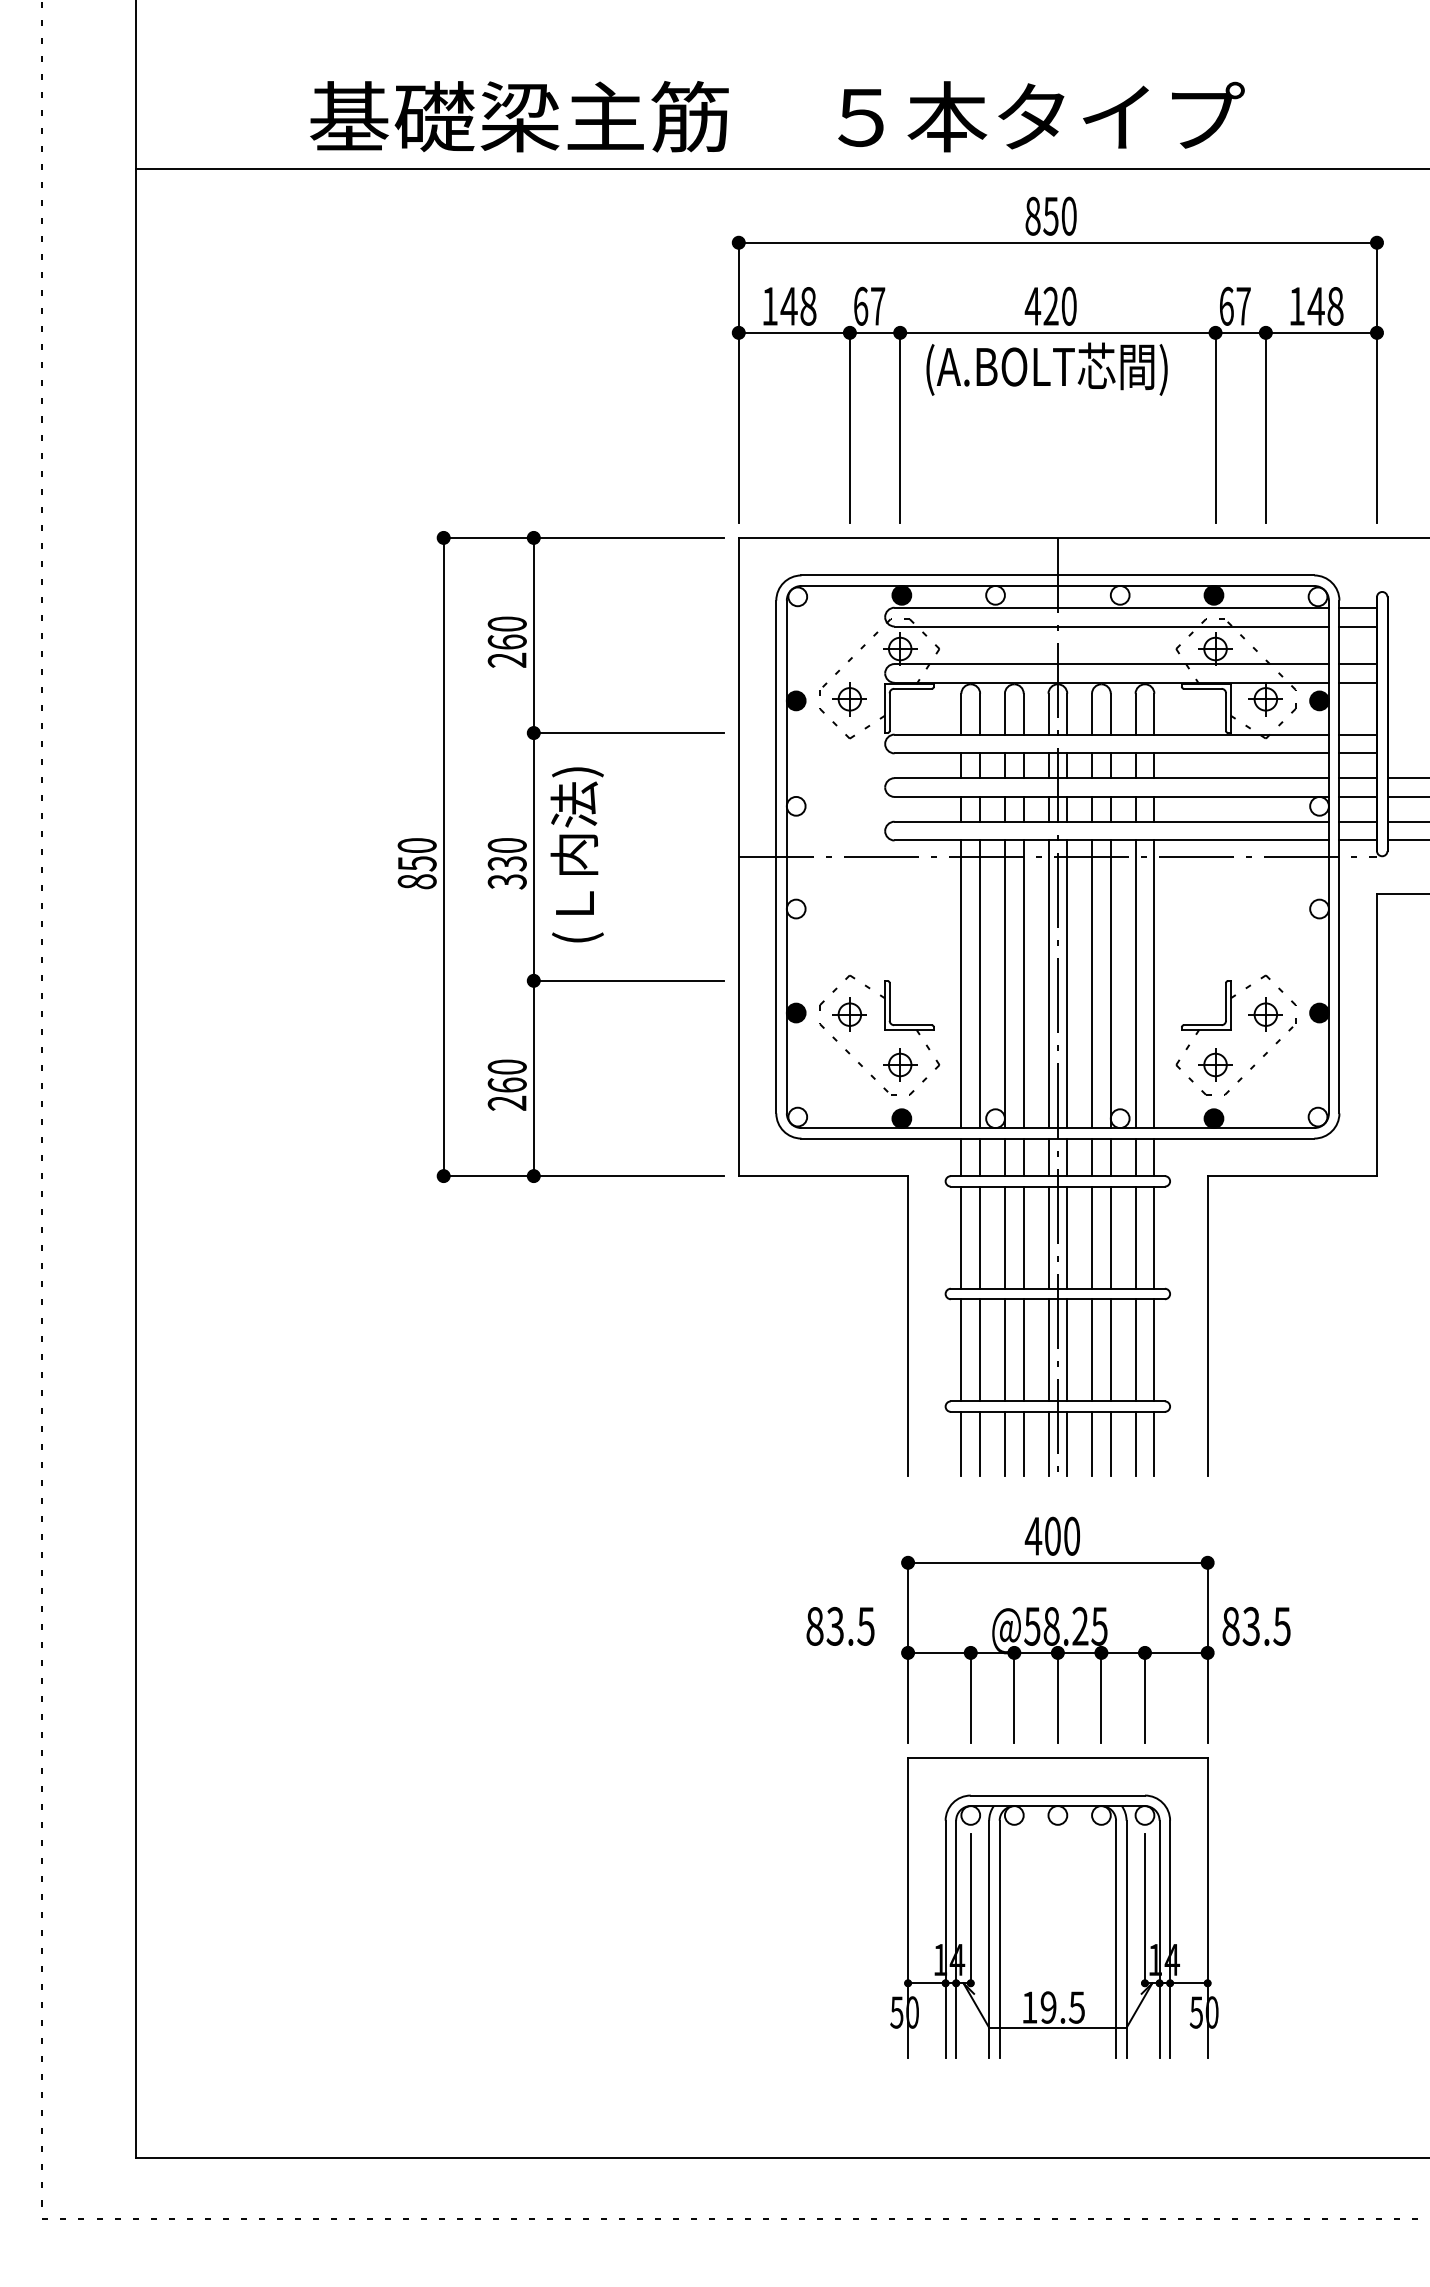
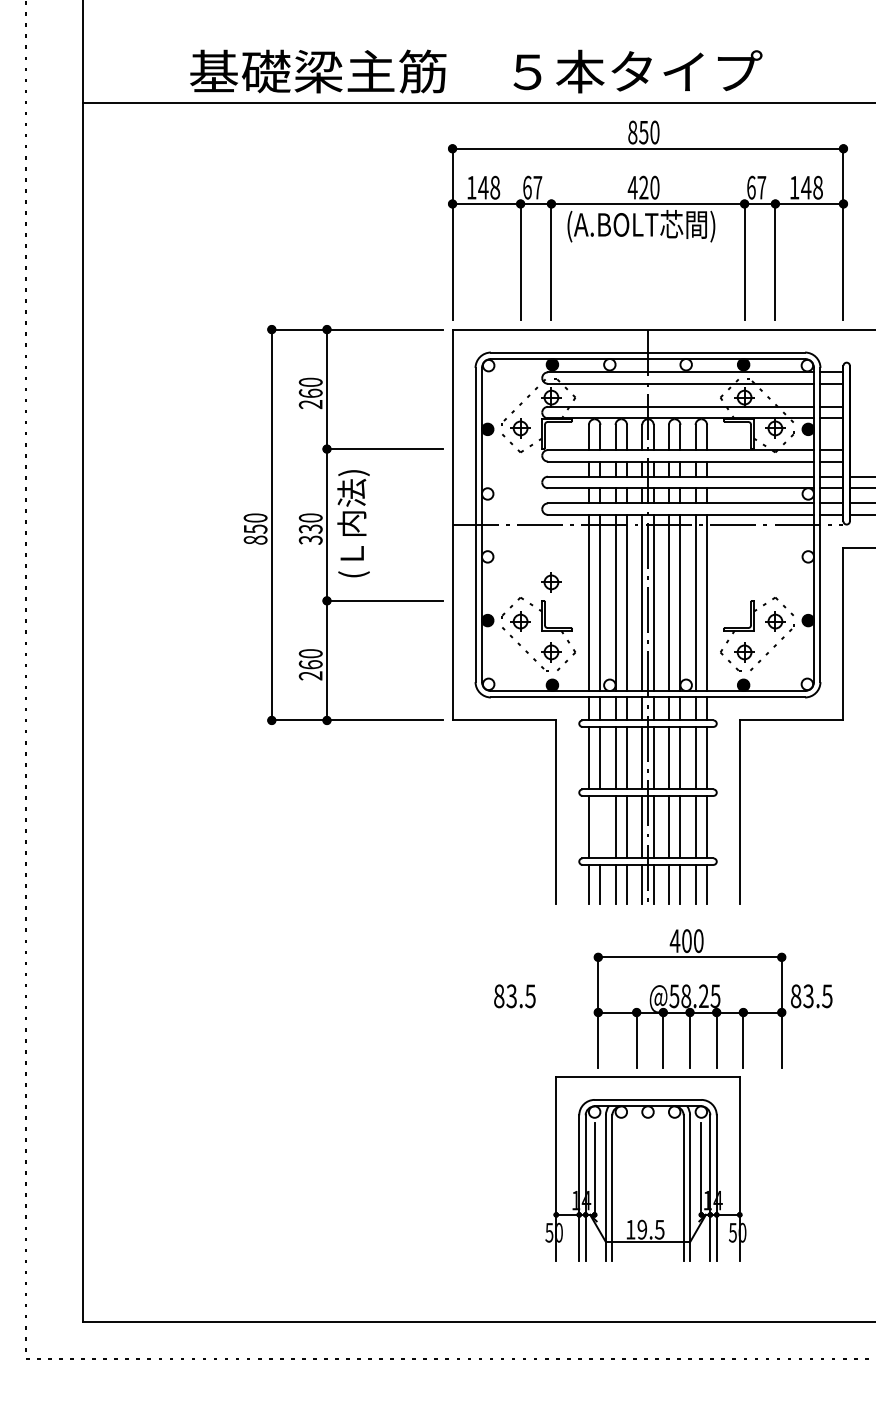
part: (900, 950) -> (551, 582), added
line: (980, 1349) -> (600, 826), removed
part: (1094, 1630) -> (712, 998), moved

